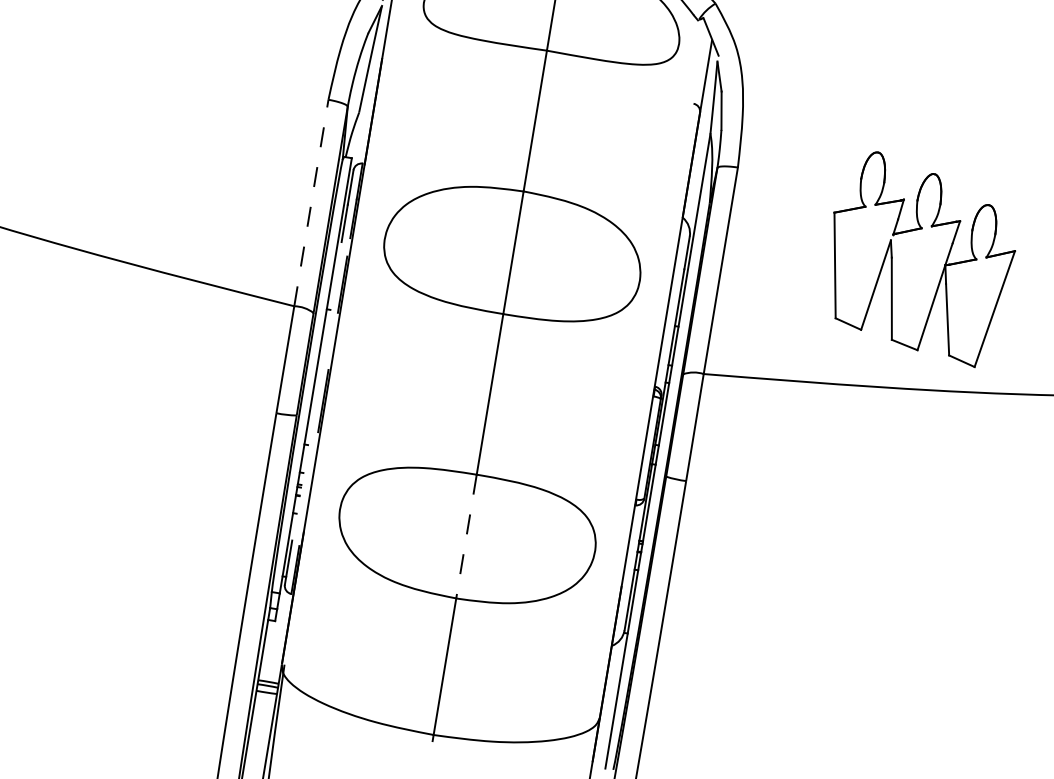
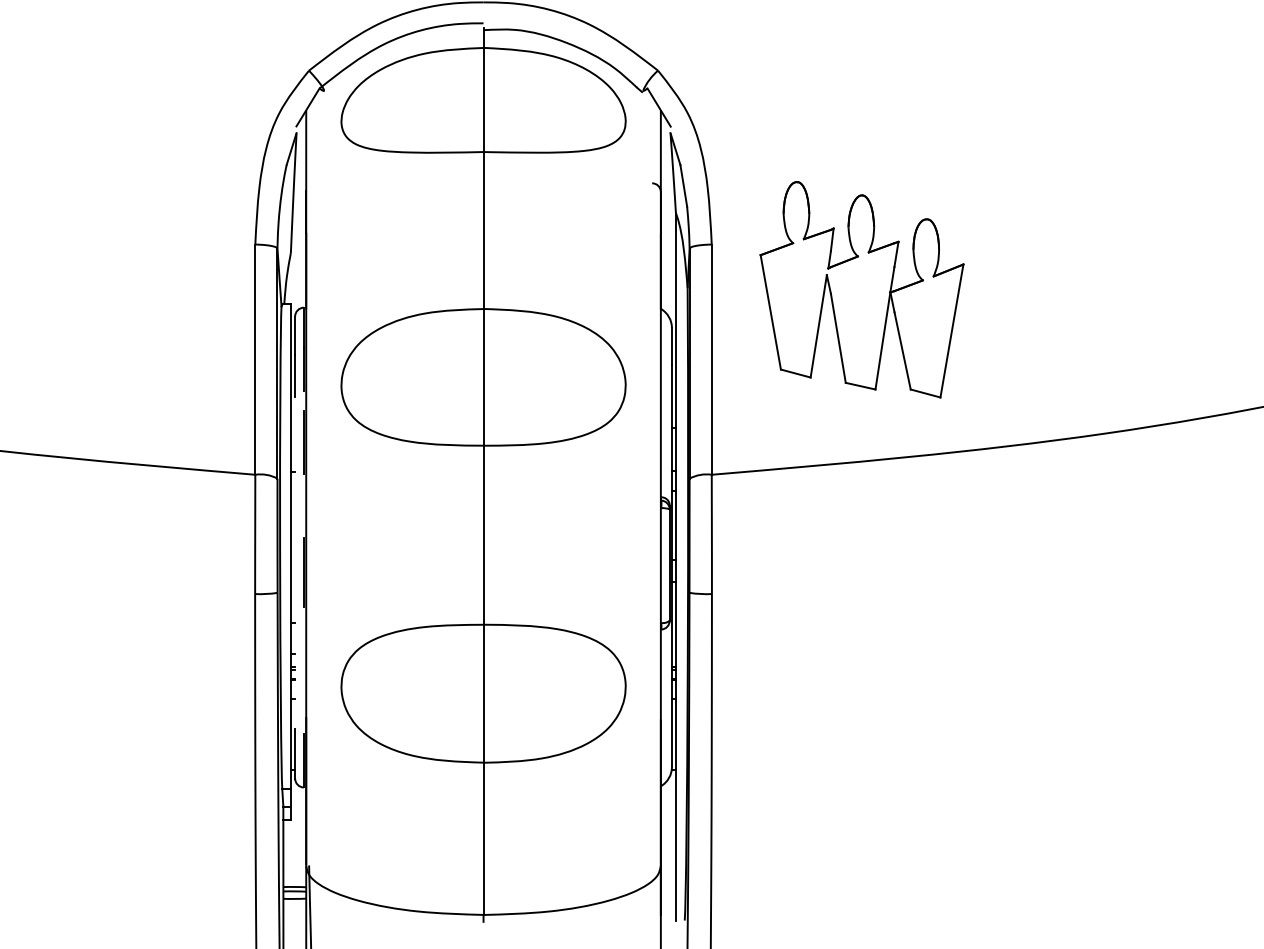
line: (311, 202) -> (255, 359), dashed -> solid
part: (919, 258) -> (861, 289), moved
line: (466, 536) -> (483, 693), dashed -> solid

